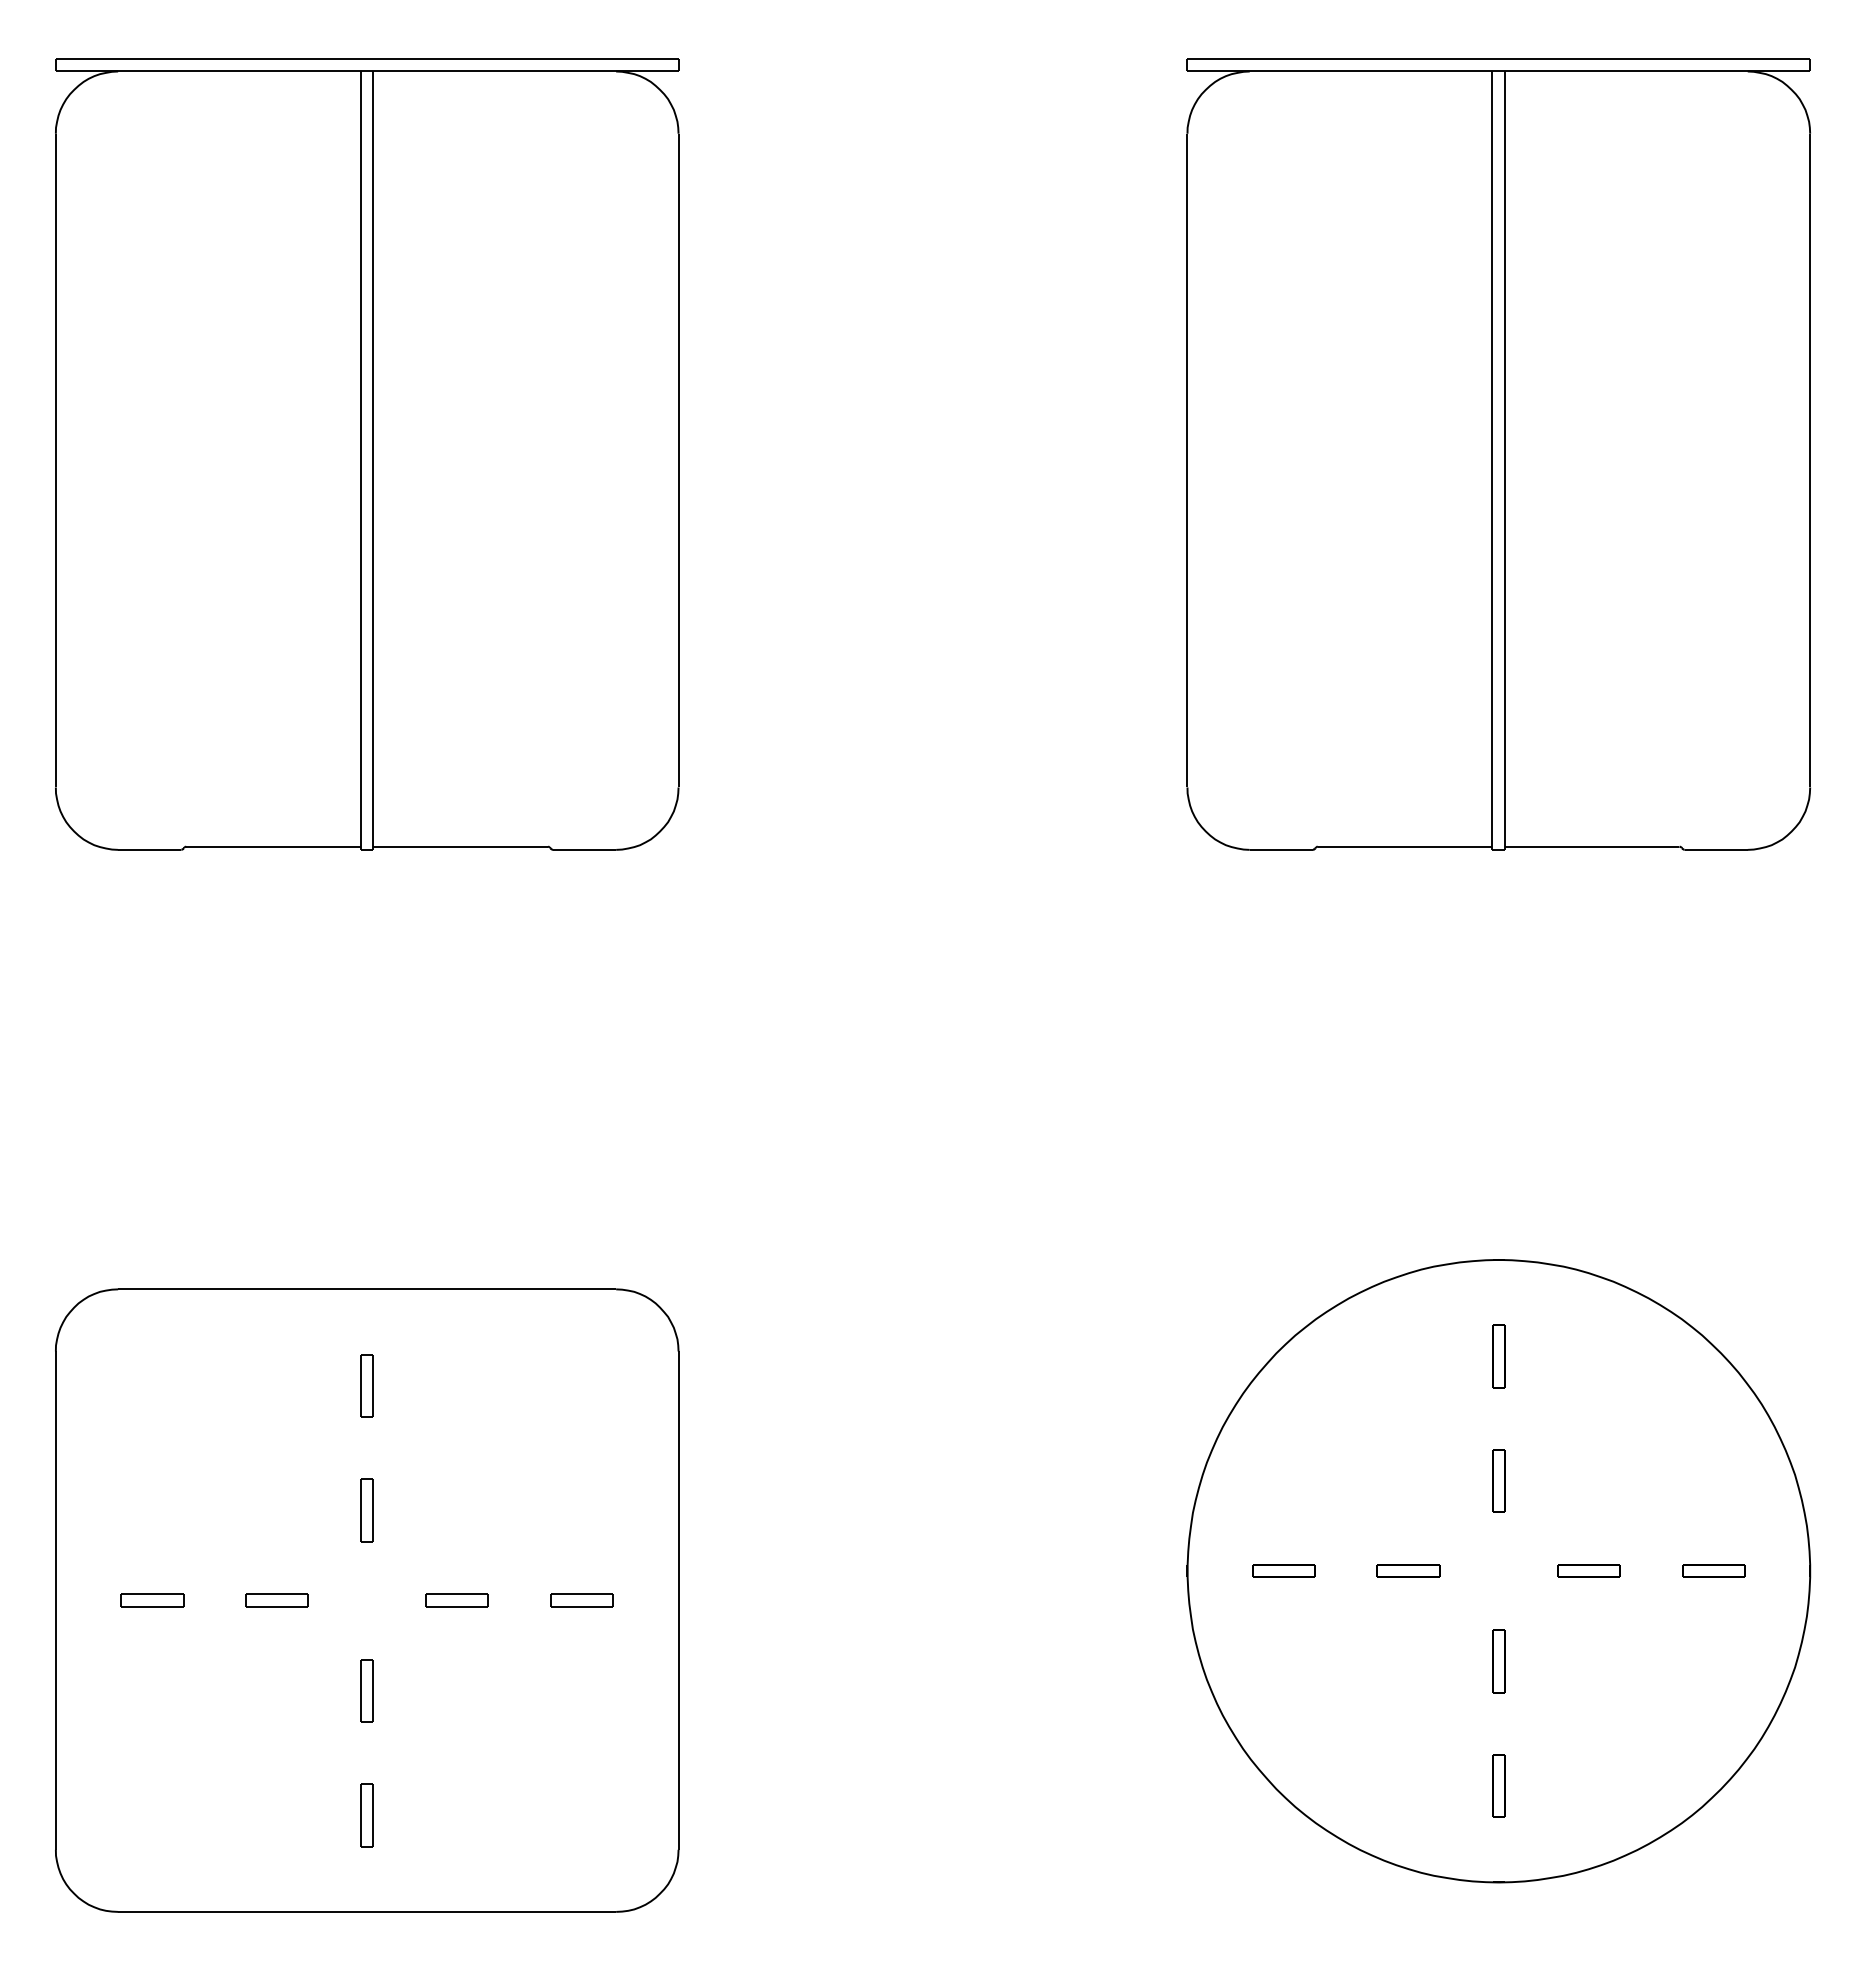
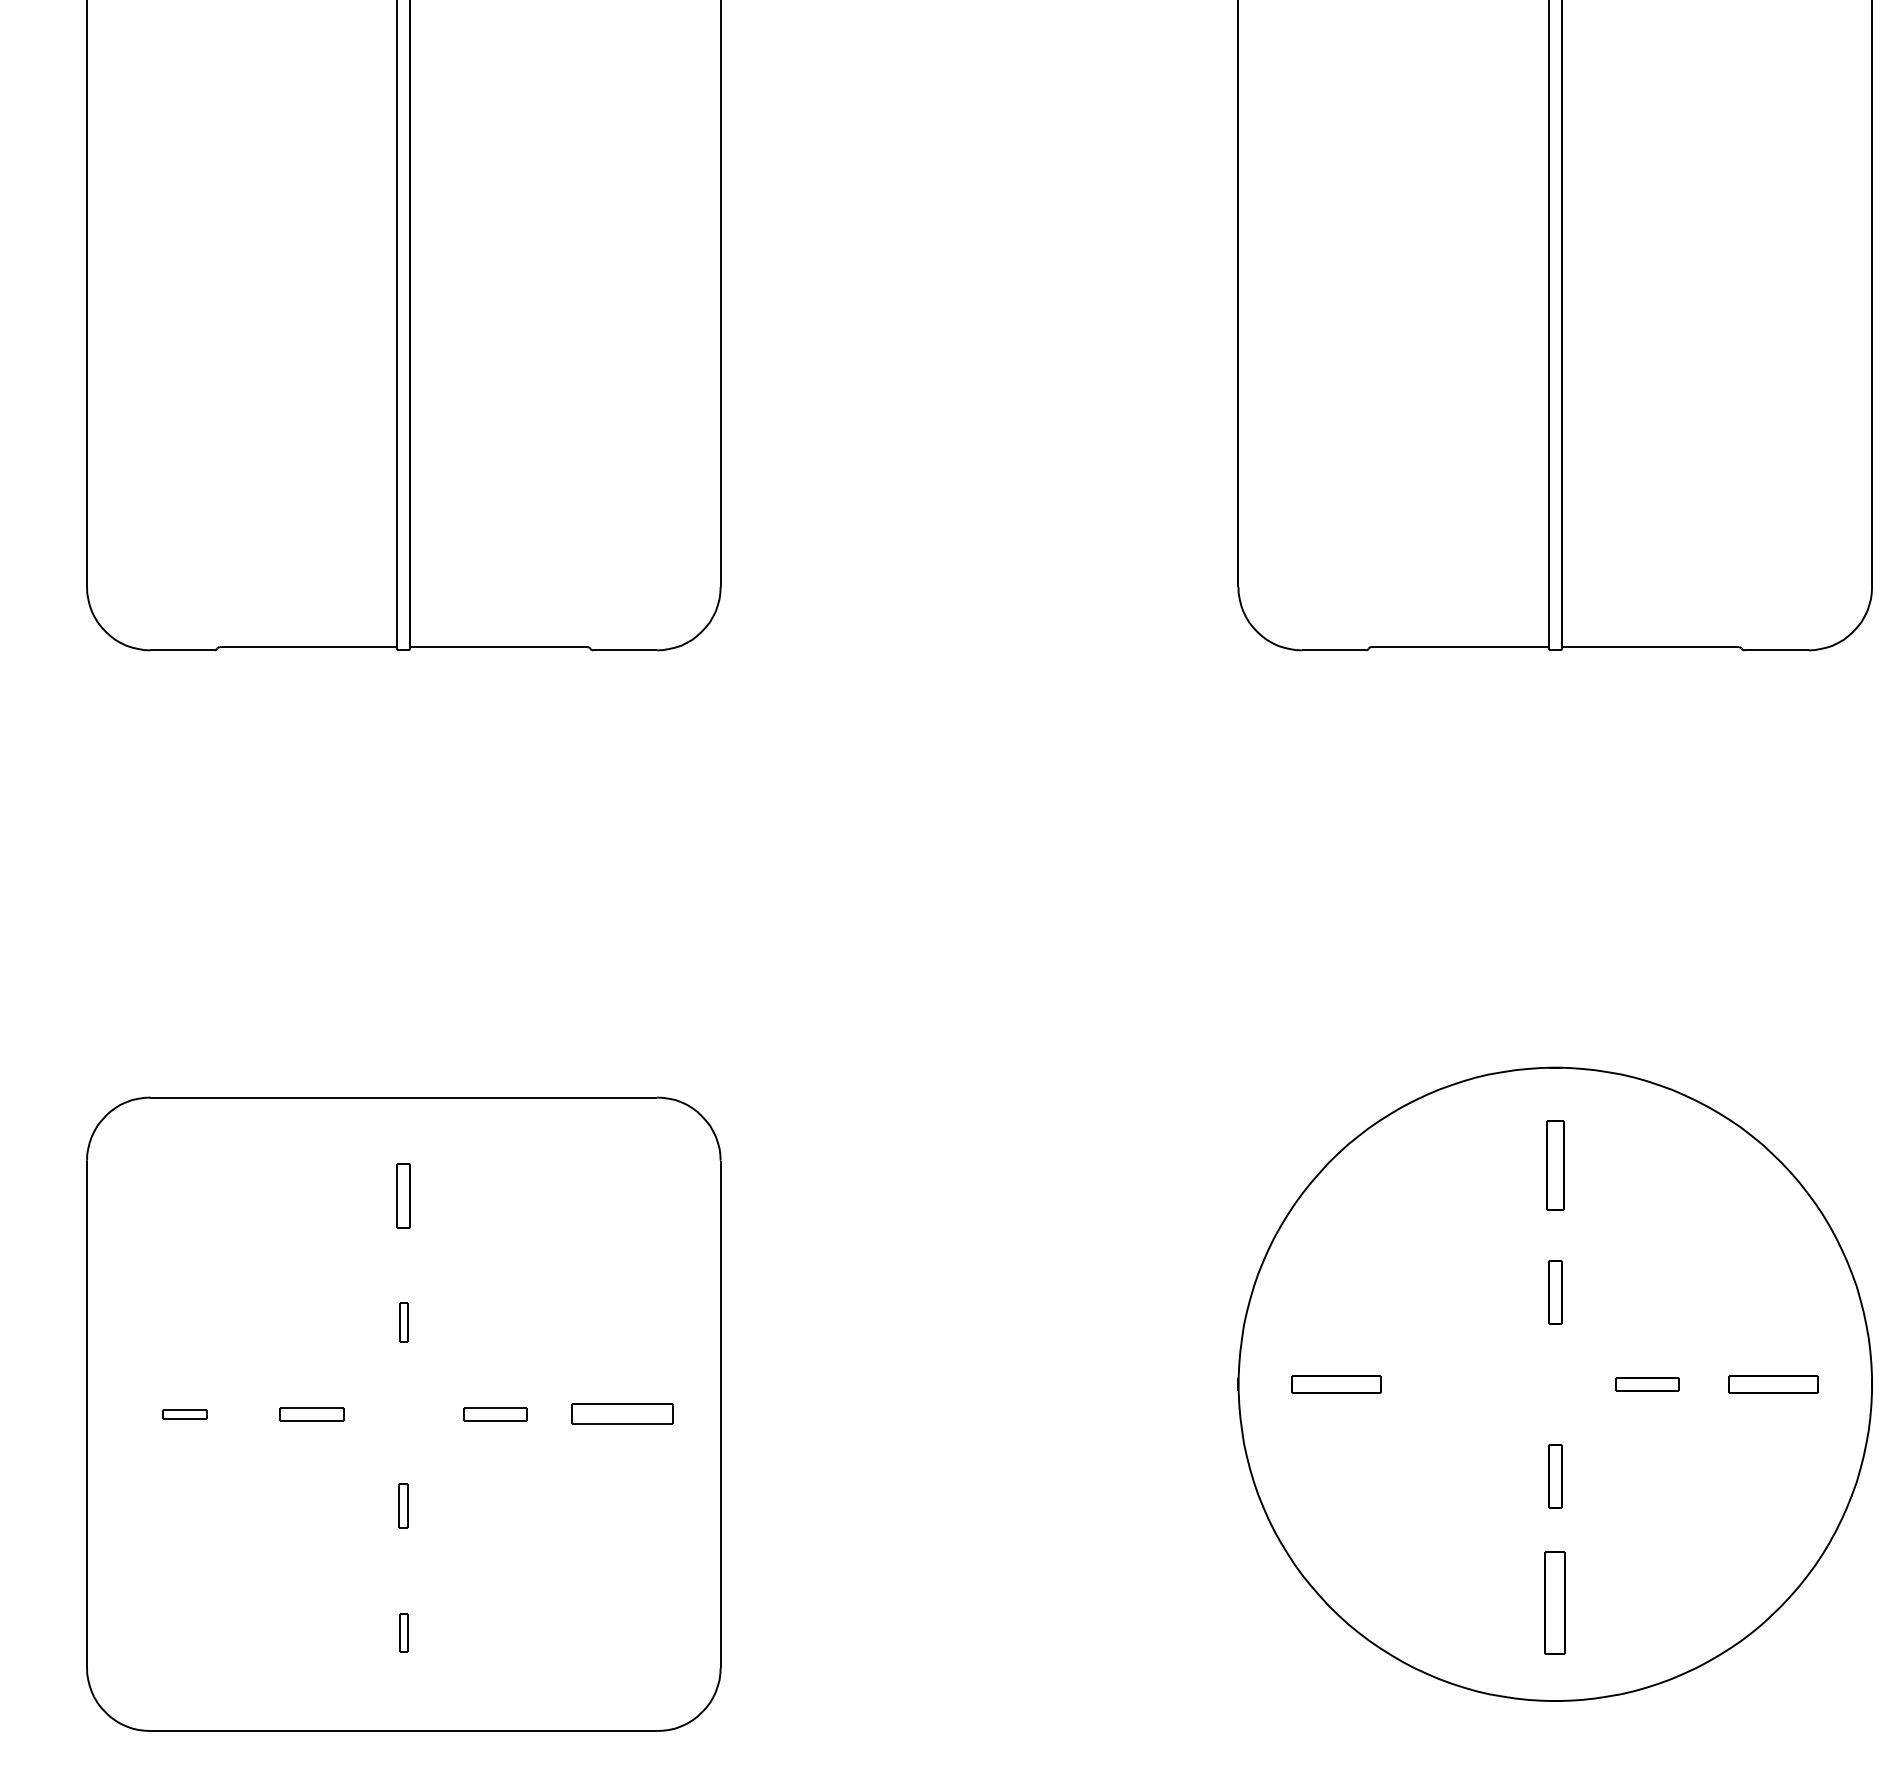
part: (1498, 1356) -> (1554, 1165), size x1.4
part: (366, 1510) -> (403, 1322), size x0.6
part: (1283, 1570) -> (1336, 1383), size x1.4
part: (1408, 1570) -> (1463, 1383), removed
part: (1713, 1570) -> (1773, 1383), size x1.4
part: (152, 1600) -> (185, 1414), size x0.7
part: (581, 1600) -> (621, 1414), size x1.6
part: (366, 1690) -> (403, 1505), size x0.7
part: (1498, 1785) -> (1554, 1602), size x1.6
part: (366, 1815) -> (403, 1632), size x0.6

